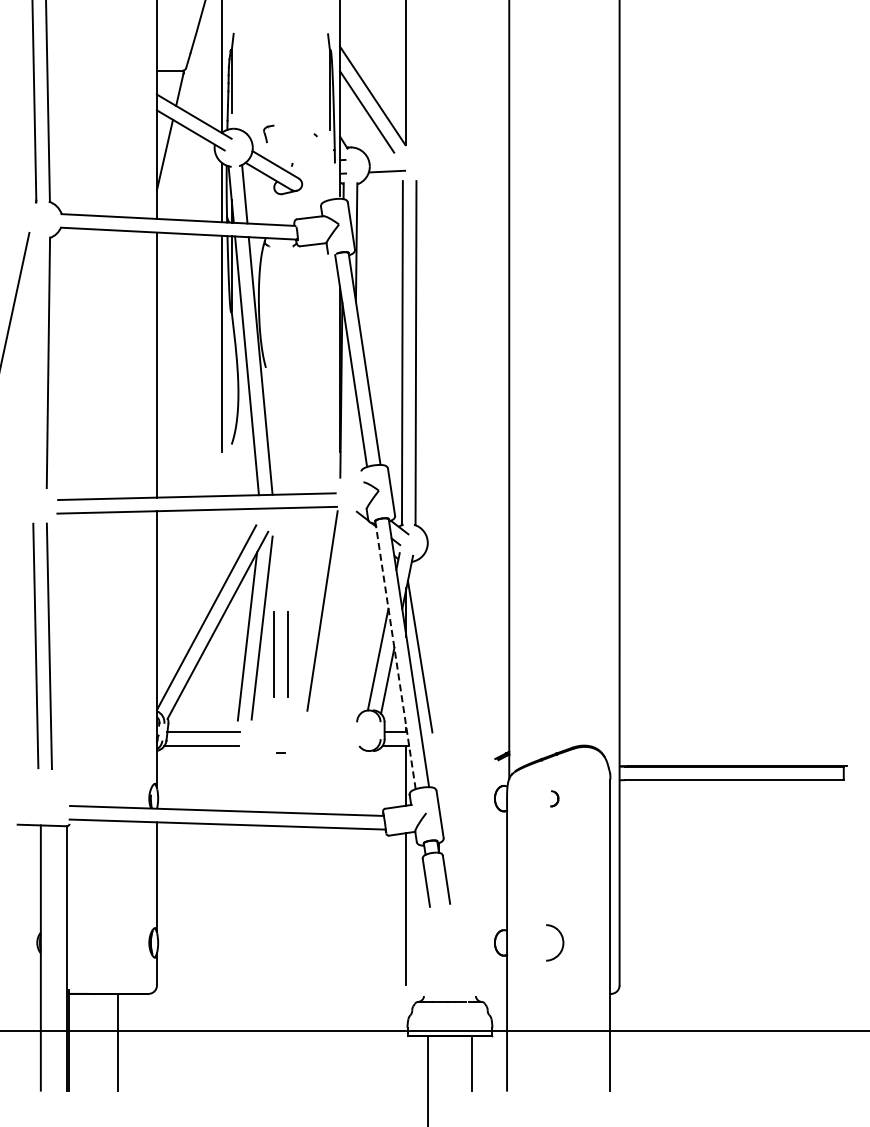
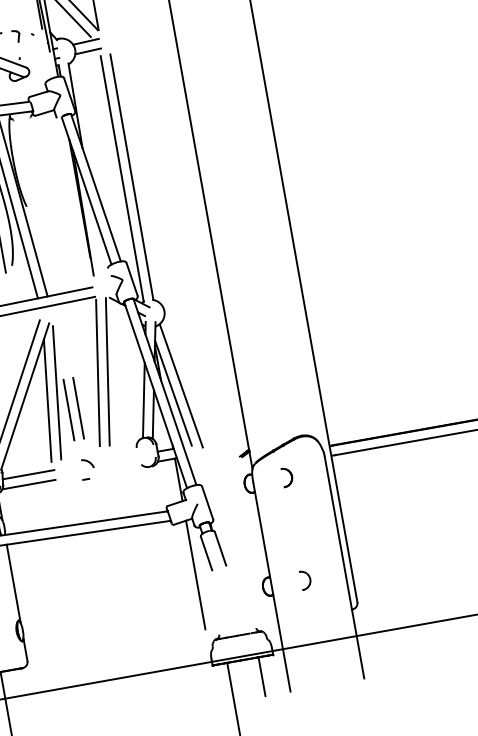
part: (292, 133) -> (15, 36), added
line: (386, 157) -> (86, 41), added
line: (335, 611) -> (107, 371), added
line: (432, 648) -> (181, 385), added
line: (395, 655) -> (155, 395), dashed -> solid
curve: (286, 729) -> (87, 462), added
part: (554, 798) -> (287, 477), size x1.67
part: (555, 942) -> (306, 579), size x0.71

